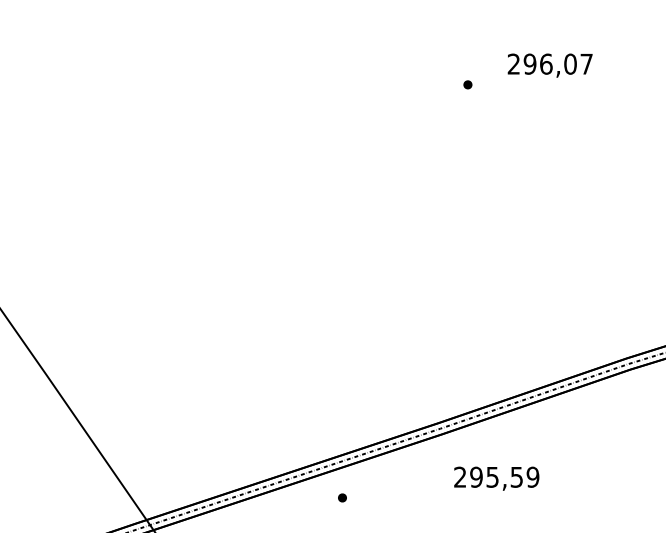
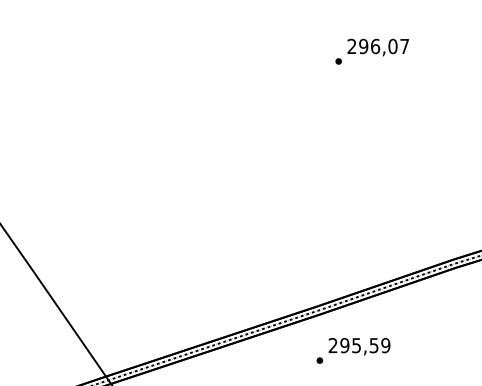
text: (549, 65) -> (377, 47), moved
part: (341, 497) -> (319, 360), moved

